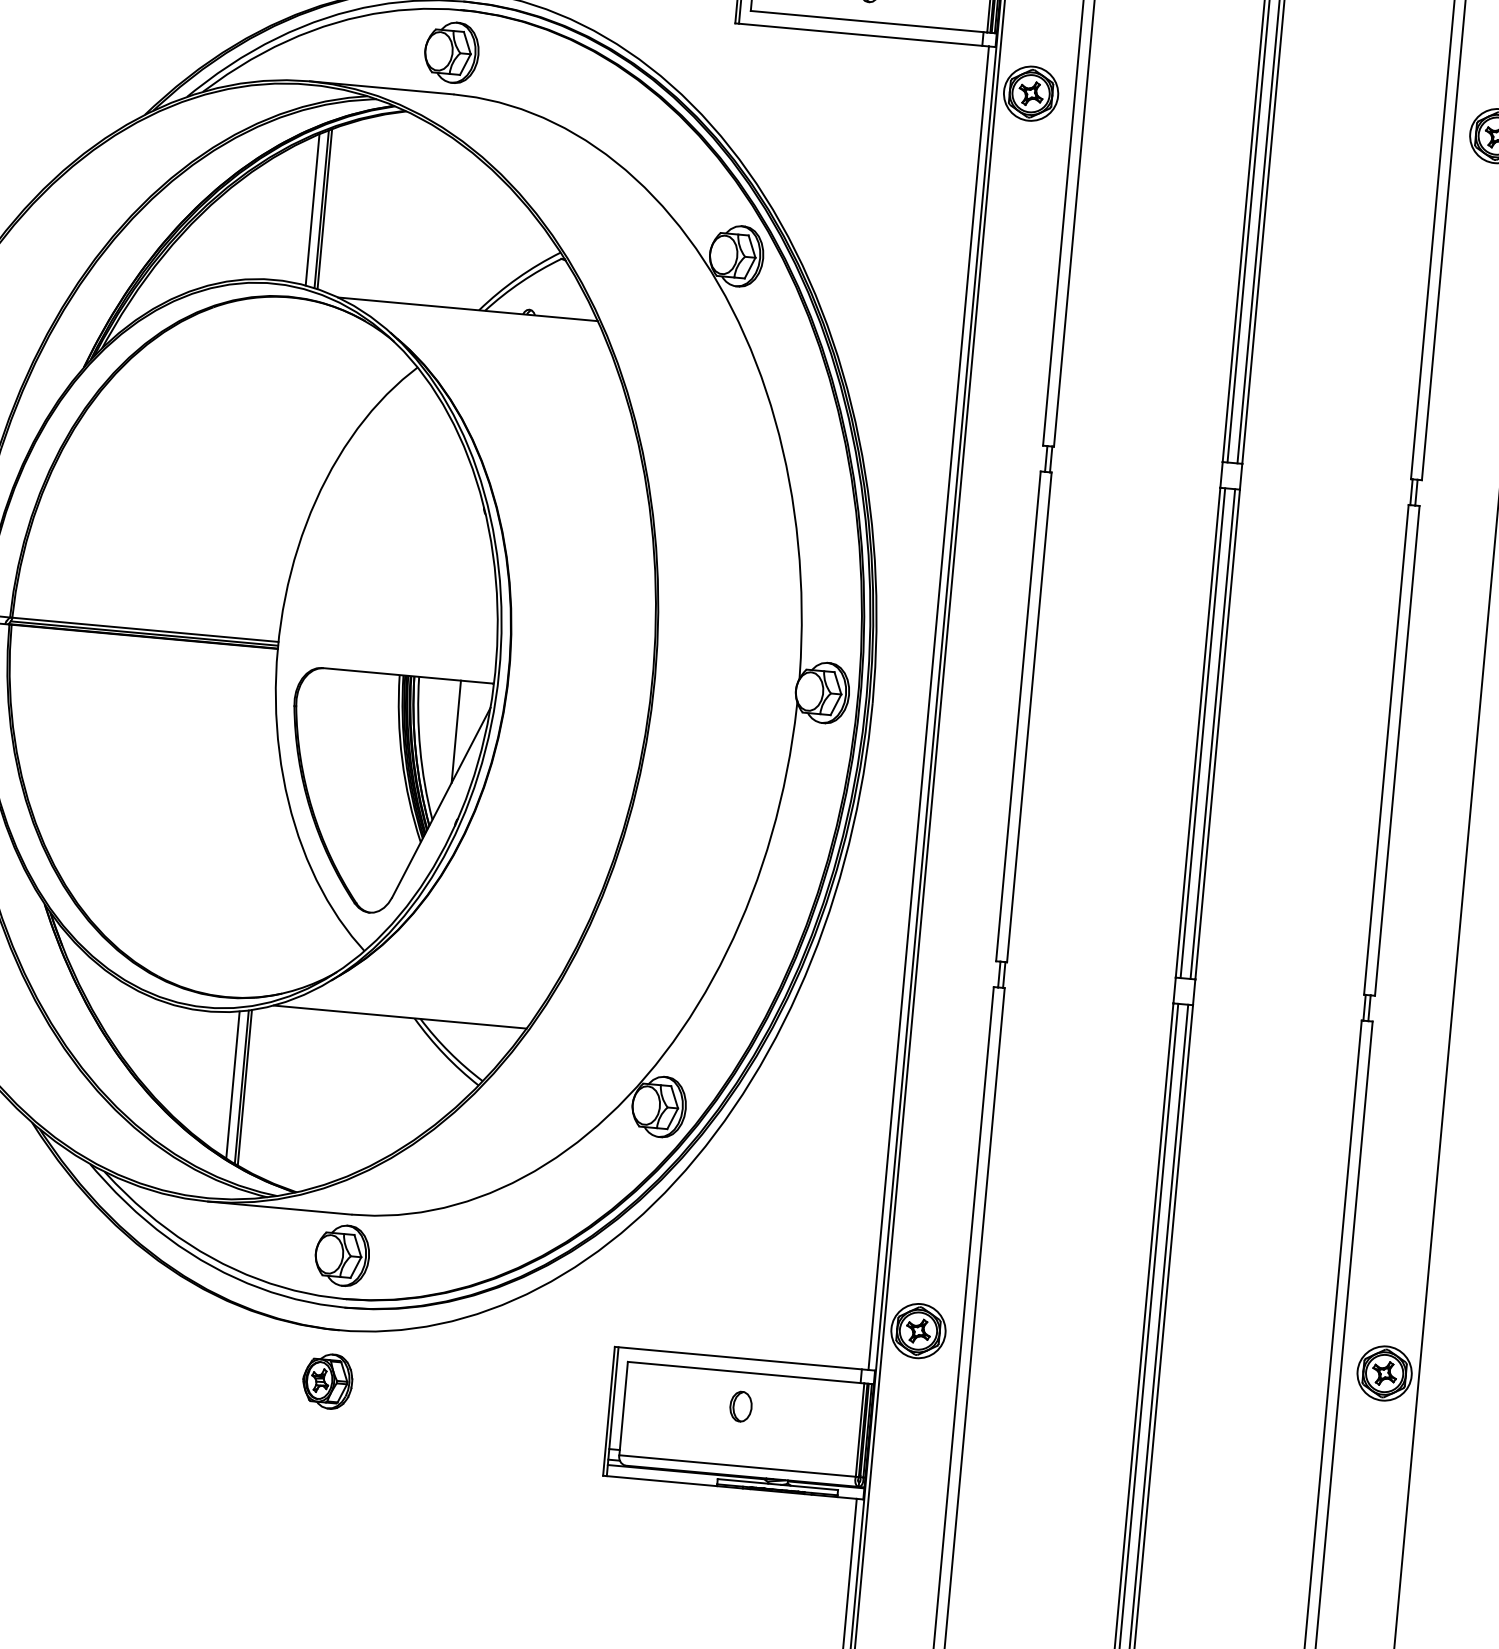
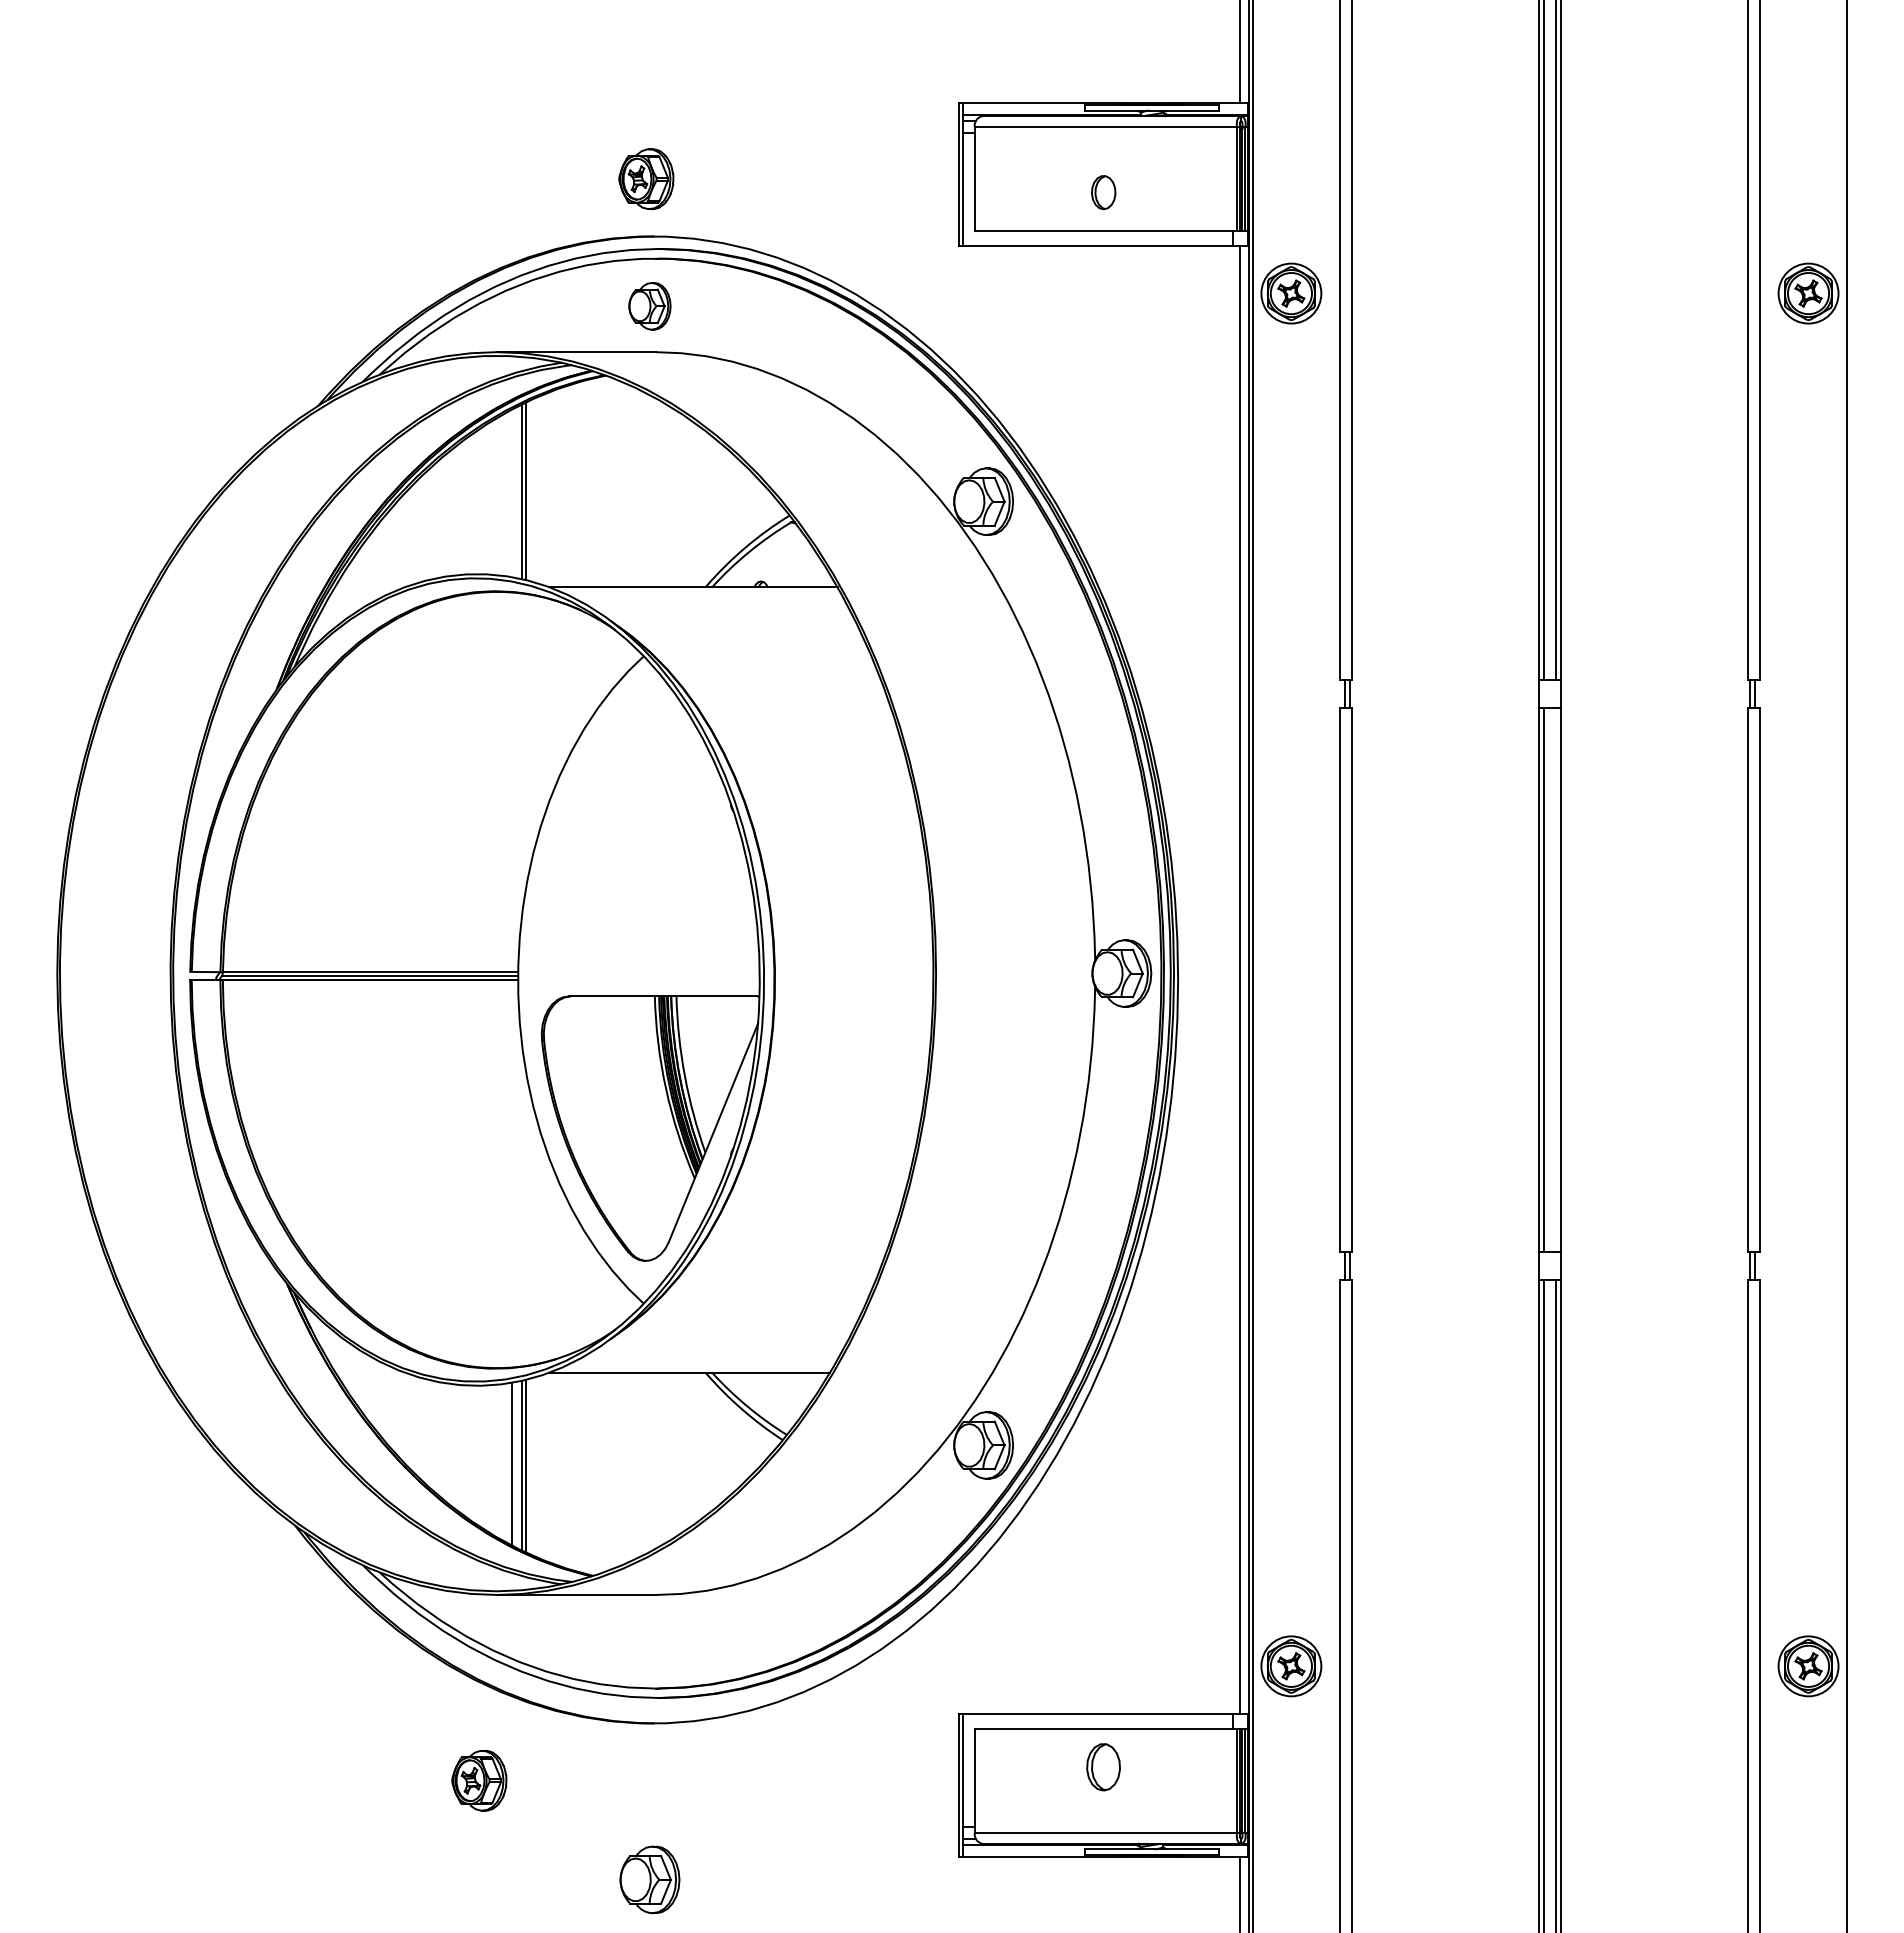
part: (451, 52) -> (649, 306), size x0.7
line: (312, 210) -> (512, 493), removed
line: (456, 731) -> (722, 1052), removed
line: (1212, 733) -> (1555, 979), removed
part: (342, 1255) -> (649, 1879), moved
part: (327, 1381) -> (479, 1780), moved
part: (740, 1406) -> (1103, 1767), size x1.4

